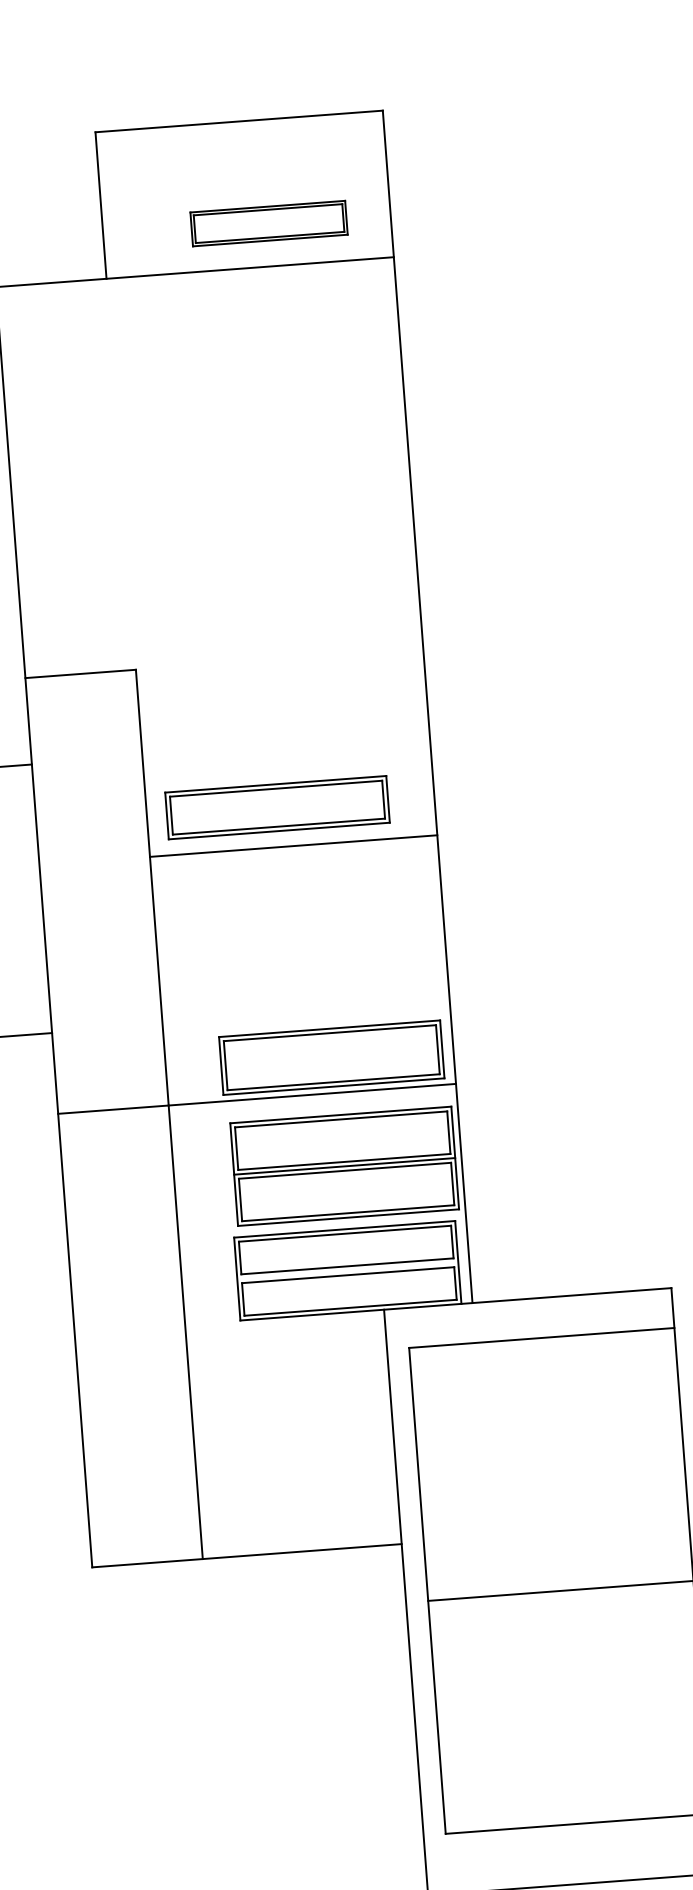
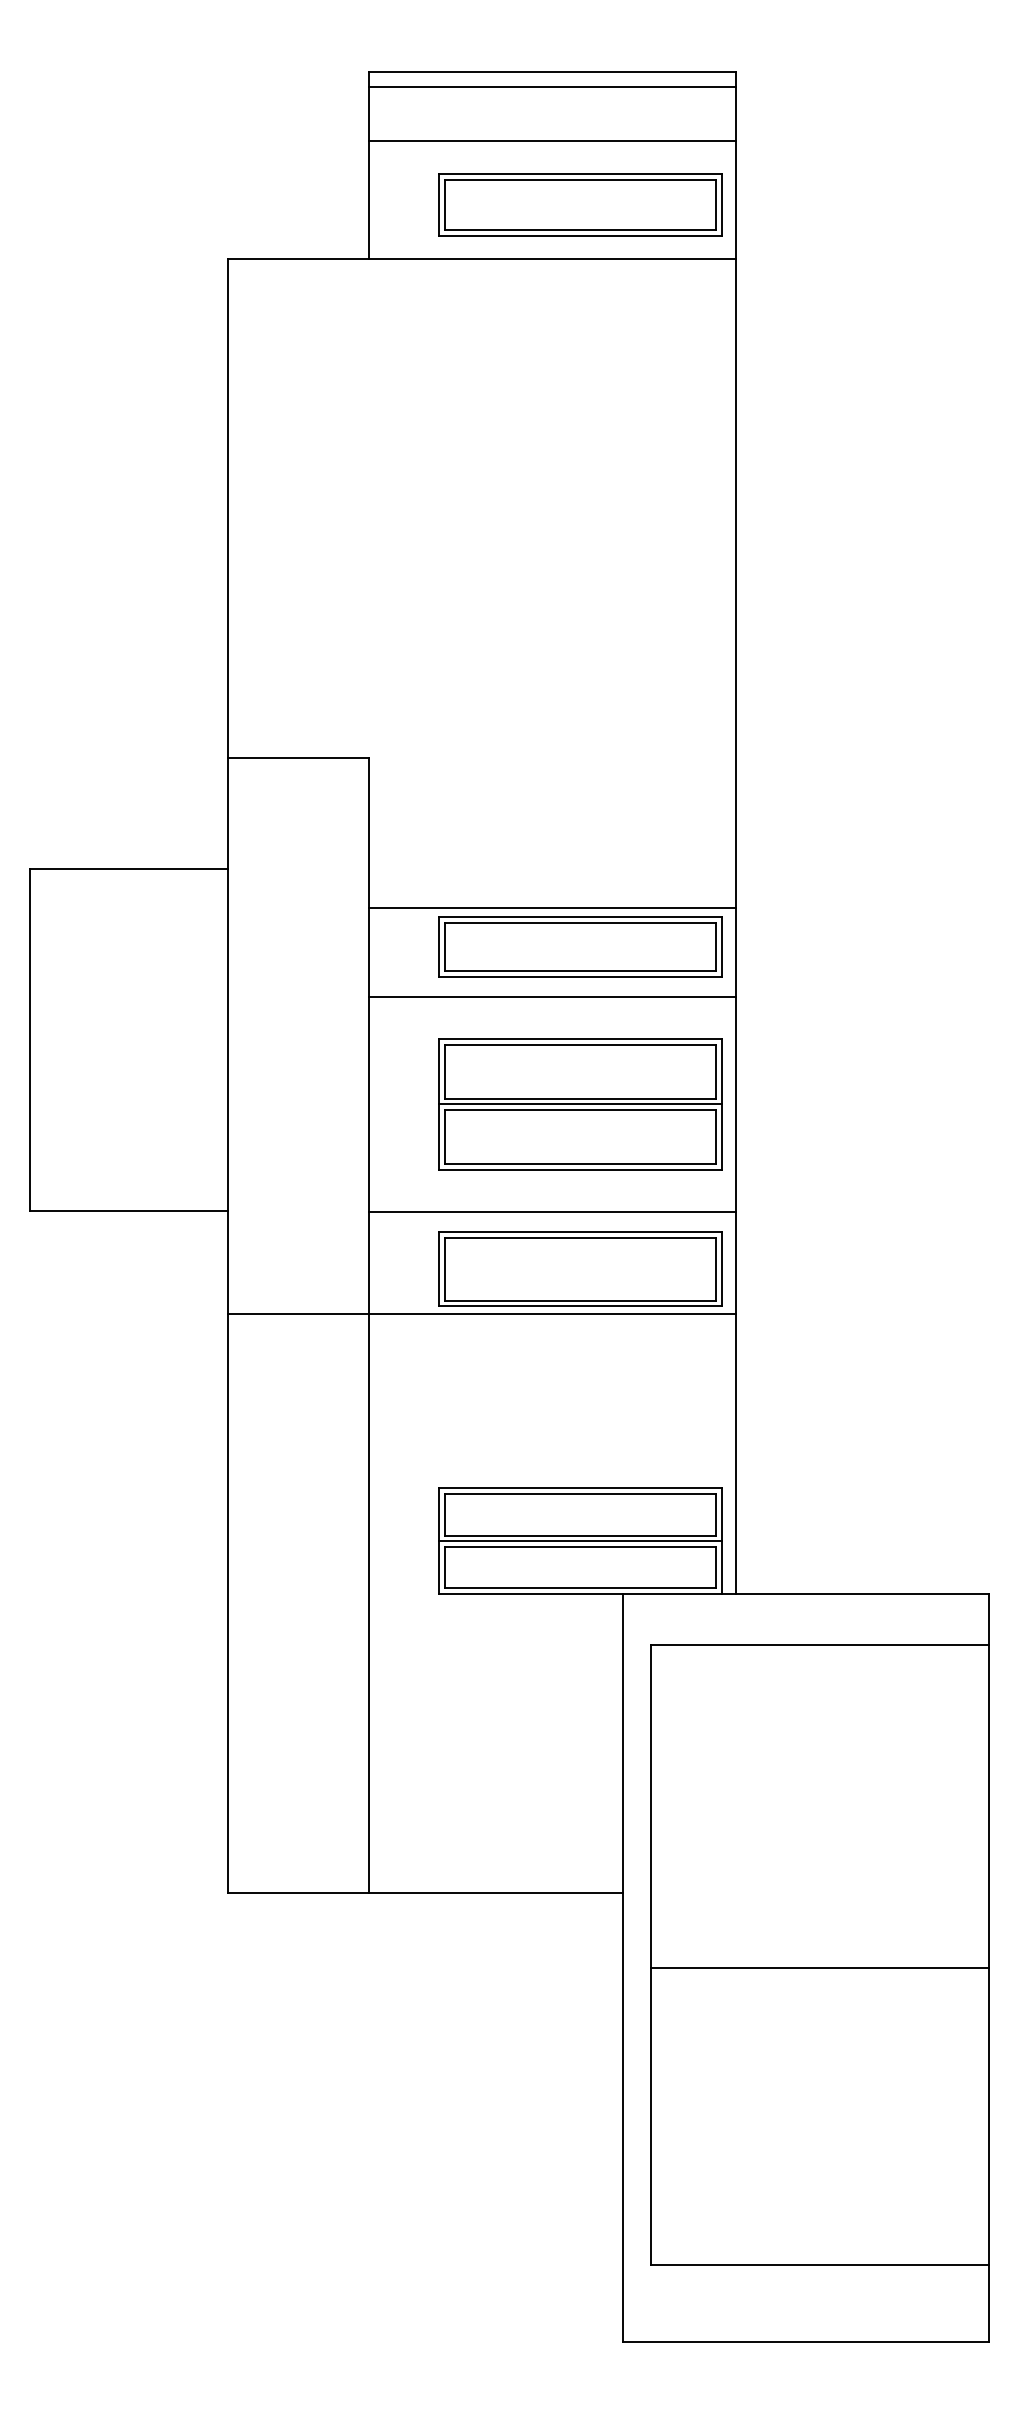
line: (239, 132) -> (551, 86), added
line: (242, 174) -> (551, 140), added
part: (269, 223) -> (580, 204), size x1.43
line: (287, 776) -> (551, 908), added
part: (277, 807) -> (580, 946), moved
line: (305, 1014) -> (551, 1211), added
part: (344, 1166) -> (580, 1104), moved
line: (347, 1270) -> (580, 1541), added

